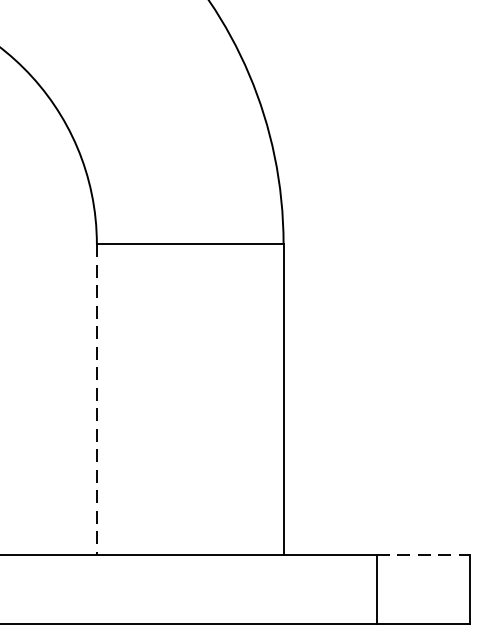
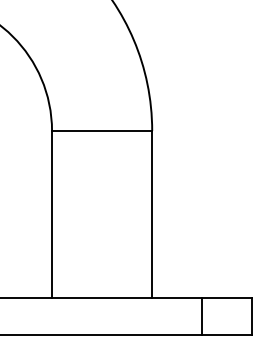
line: (97, 399) -> (52, 214), dashed -> solid
line: (423, 554) -> (227, 297), dashed -> solid

